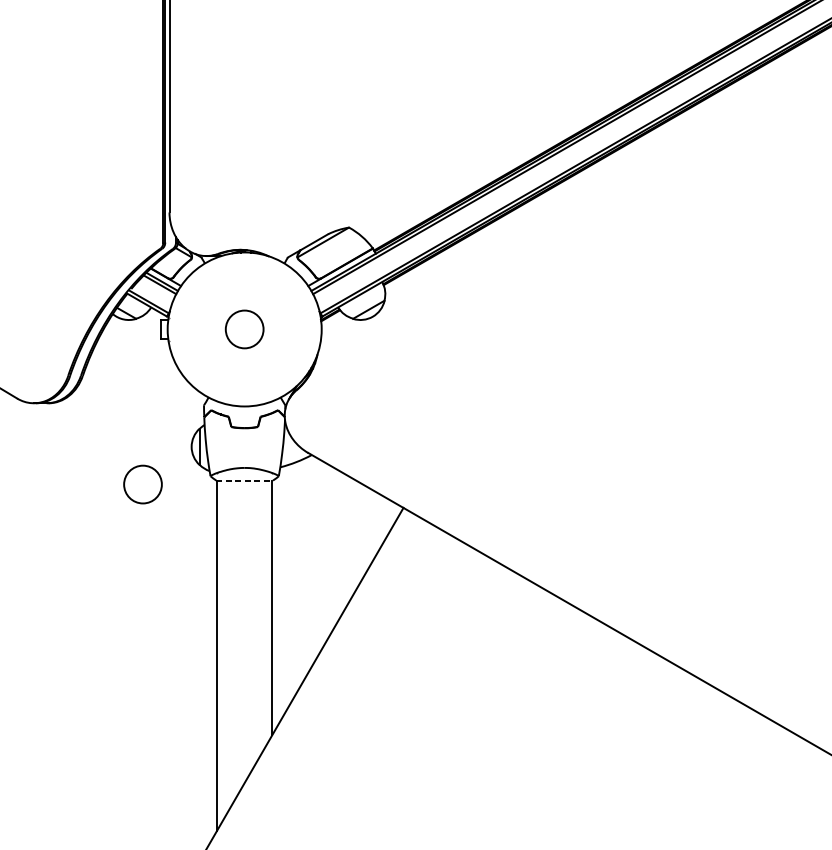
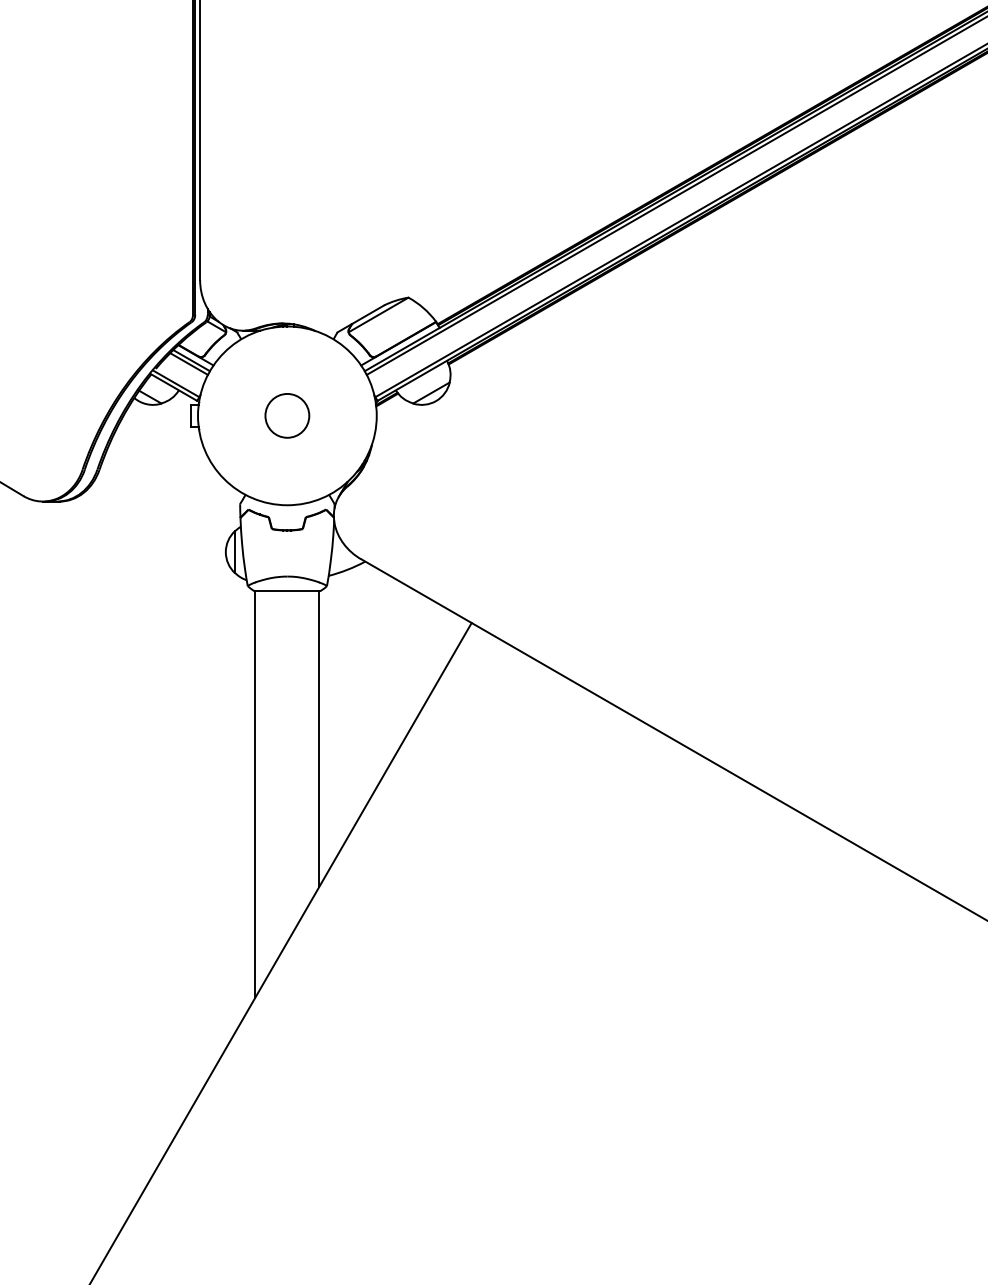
line: (244, 480) -> (287, 591), dashed -> solid
circle: (143, 484) -> (169, 595), removed

